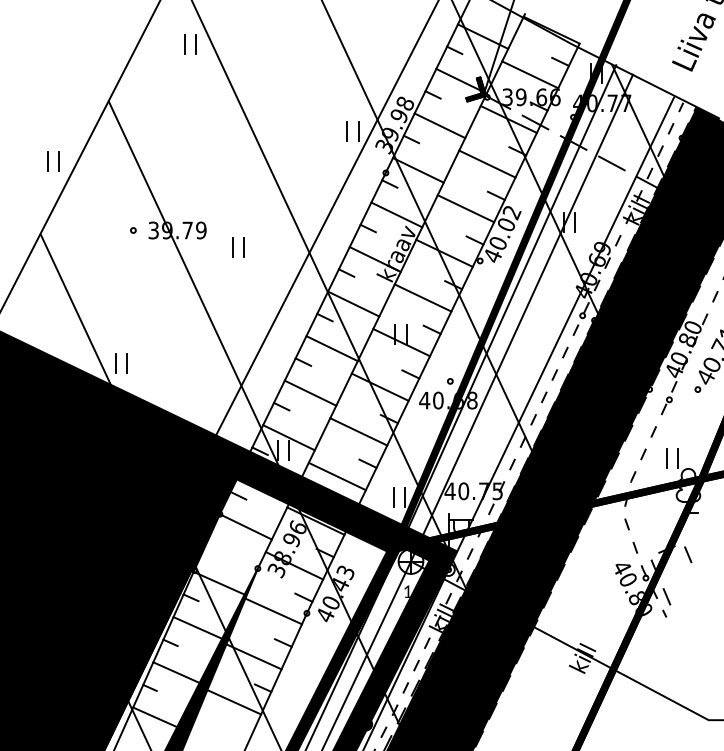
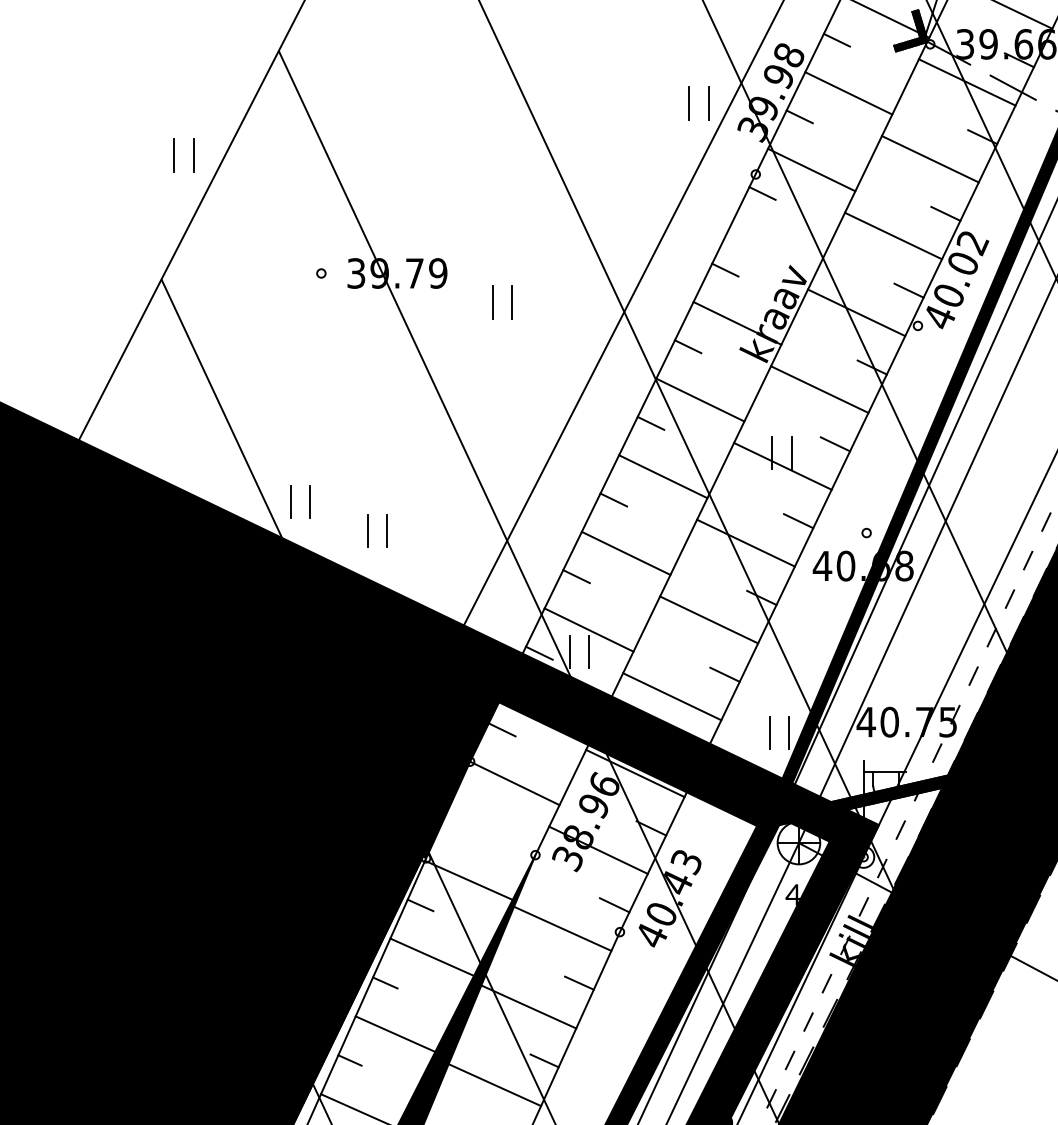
line: (396, 214) -> (774, 245), removed
part: (166, 380) -> (378, 531), added
text: (407, 591) -> (792, 894), 1 -> 4

